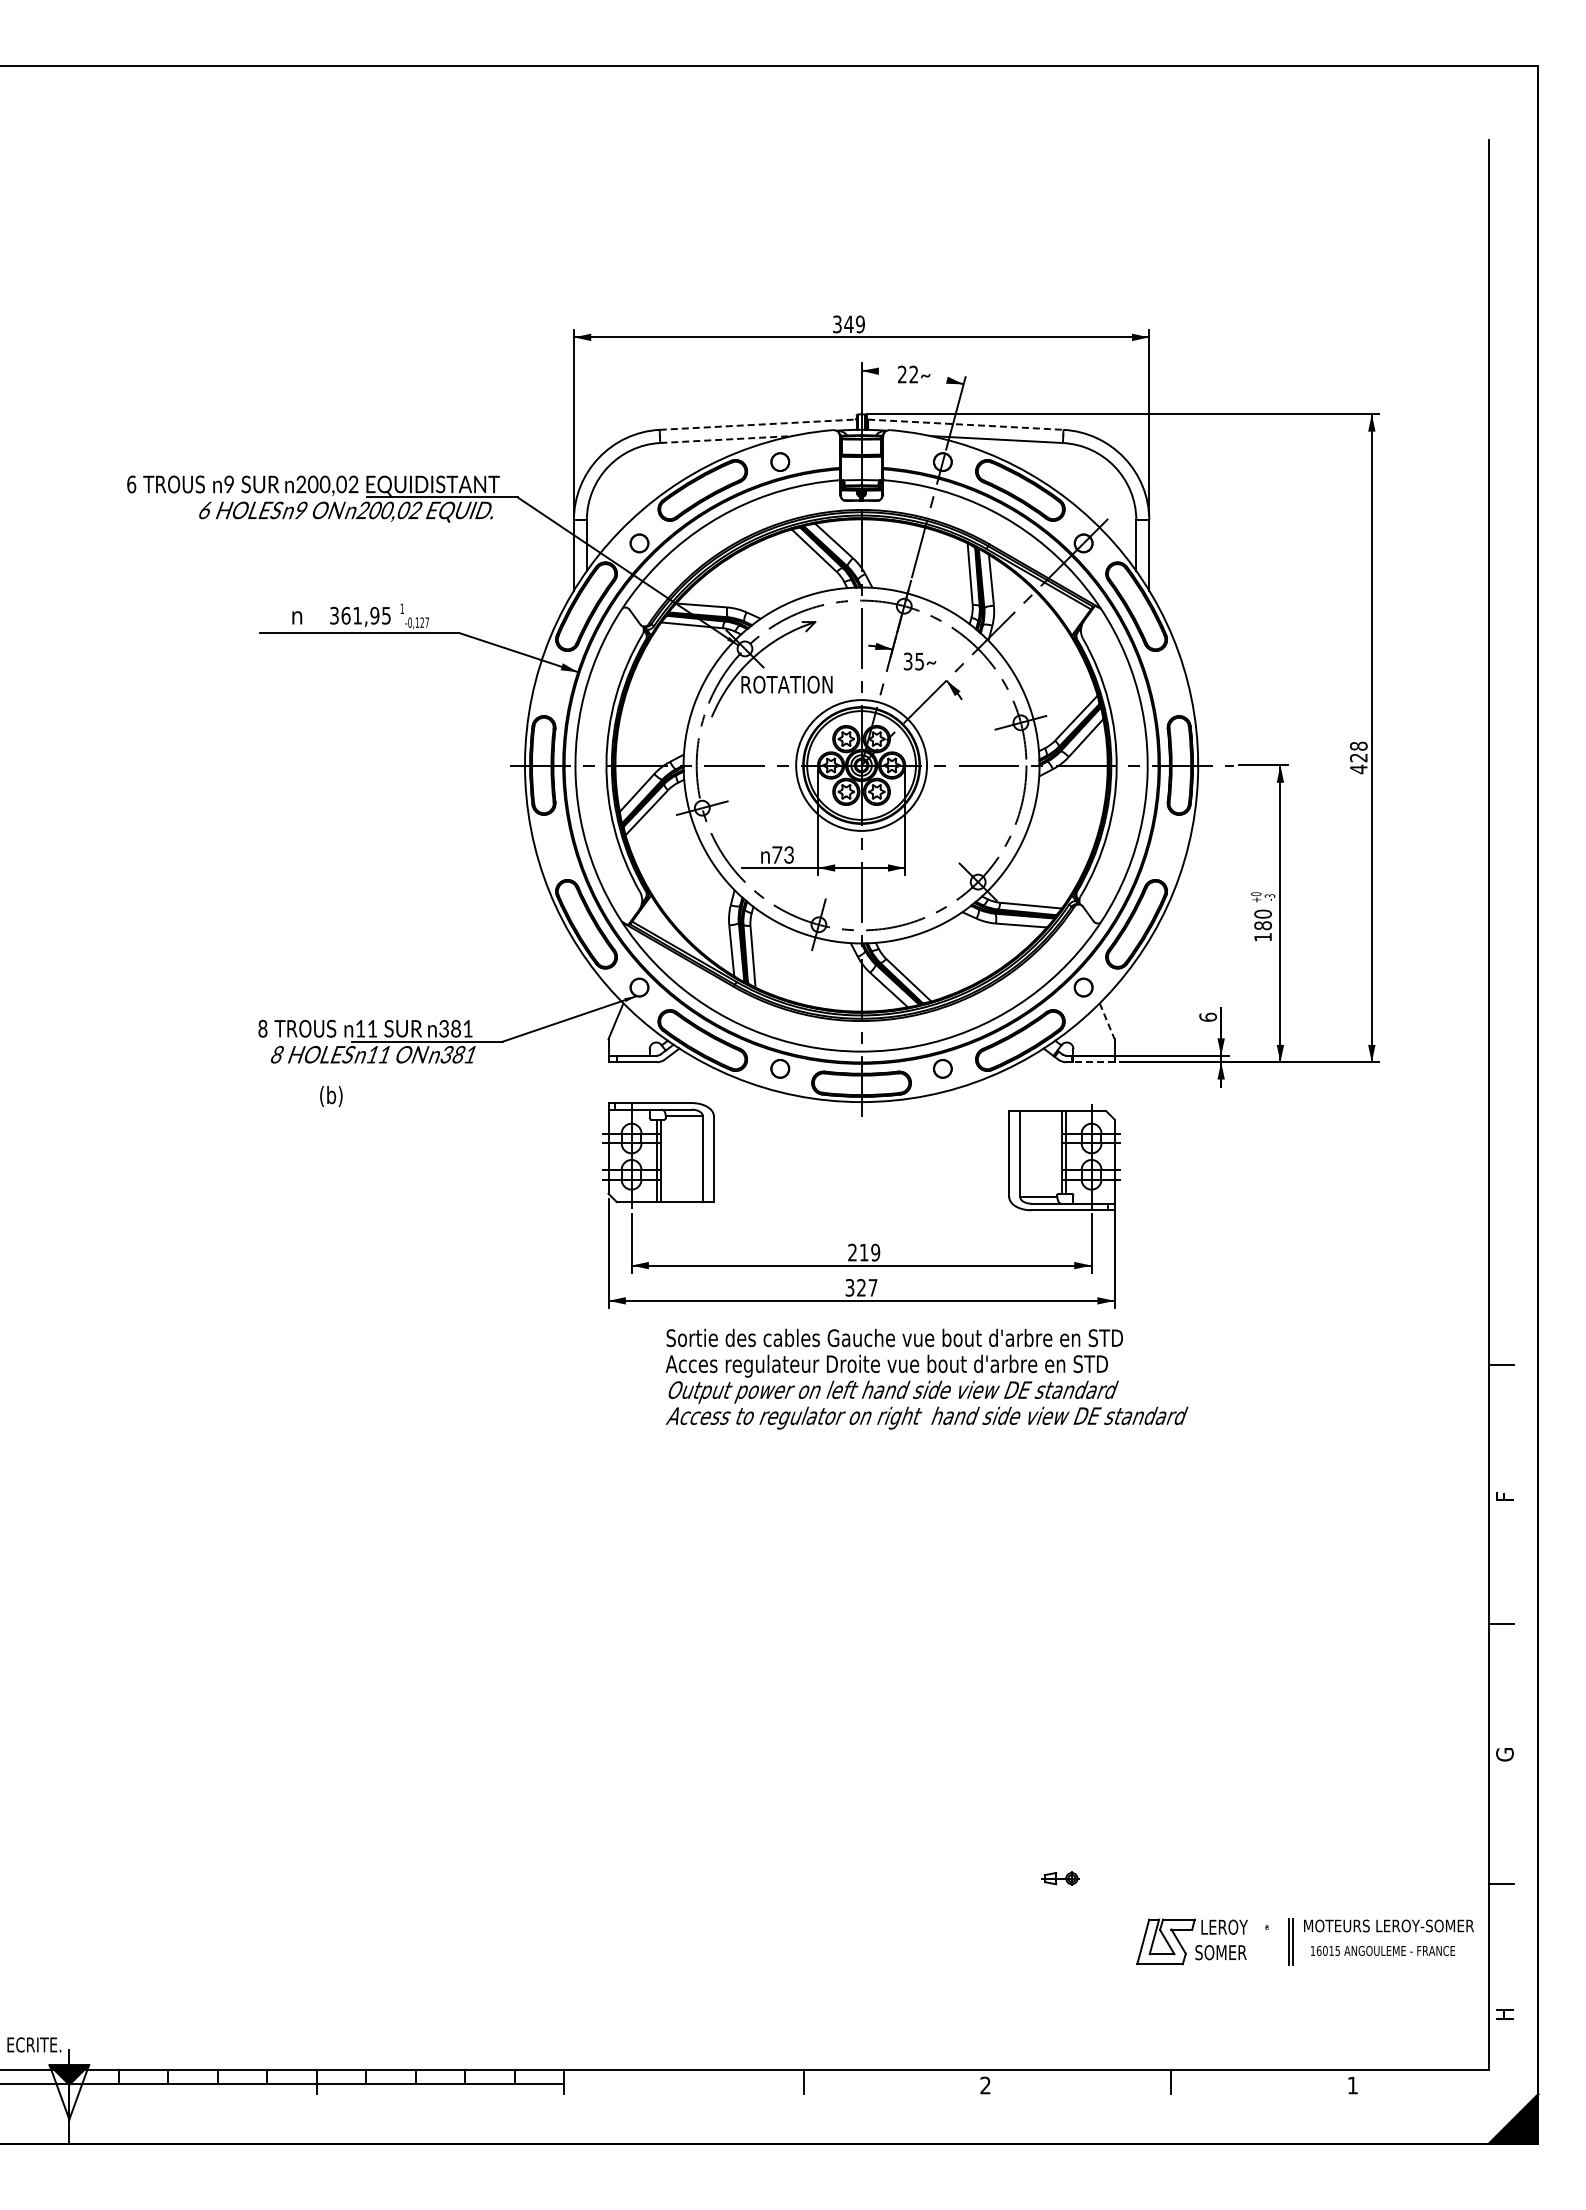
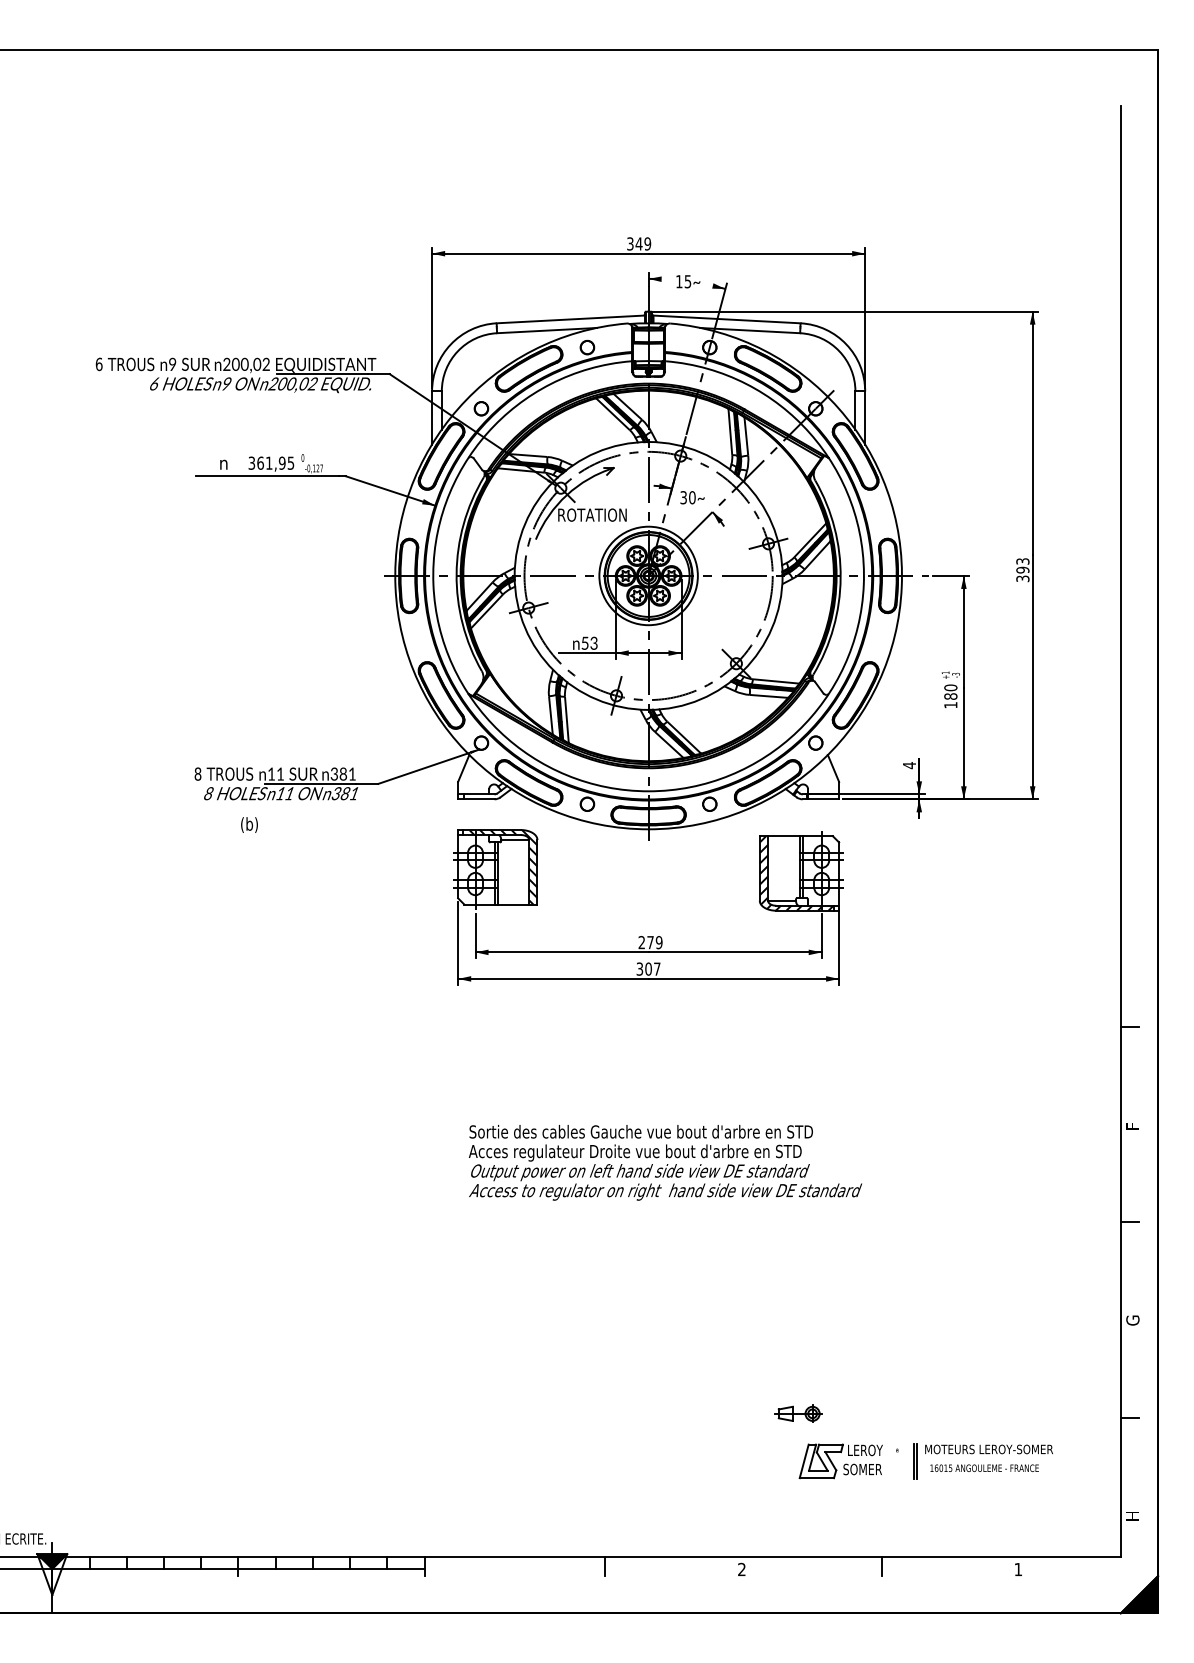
text: (908, 374) -> (683, 281), 22 -> 15
line: (758, 424) -> (571, 319), dashed -> solid
line: (965, 424) -> (726, 319), dashed -> solid
line: (727, 439) -> (547, 330), dashed -> solid
text: (402, 608) -> (303, 457), 1 -> 0
text: (919, 661) -> (692, 497), 35 -> 30
text: (1358, 757) -> (1022, 569), 428 -> 393
text: (777, 854) -> (585, 642), 73 -> 53
text: (1255, 894) -> (945, 673), +0 -> +1
text: (1208, 1017) -> (909, 765), 6 -> 4
line: (1107, 1021) -> (833, 768), dashed -> solid
line: (1094, 1062) -> (823, 799), dashed -> solid
hatch: (664, 1152) -> (500, 867), added
hatch: (1058, 1160) -> (796, 873), added
text: (864, 1252) -> (650, 942), 219 -> 279
text: (861, 1287) -> (648, 968), 327 -> 307
text: (926, 1378) -> (665, 1162), moved
part: (1060, 1878) -> (798, 1413), size x1.67
part: (1311, 1946) -> (930, 1464), moved

